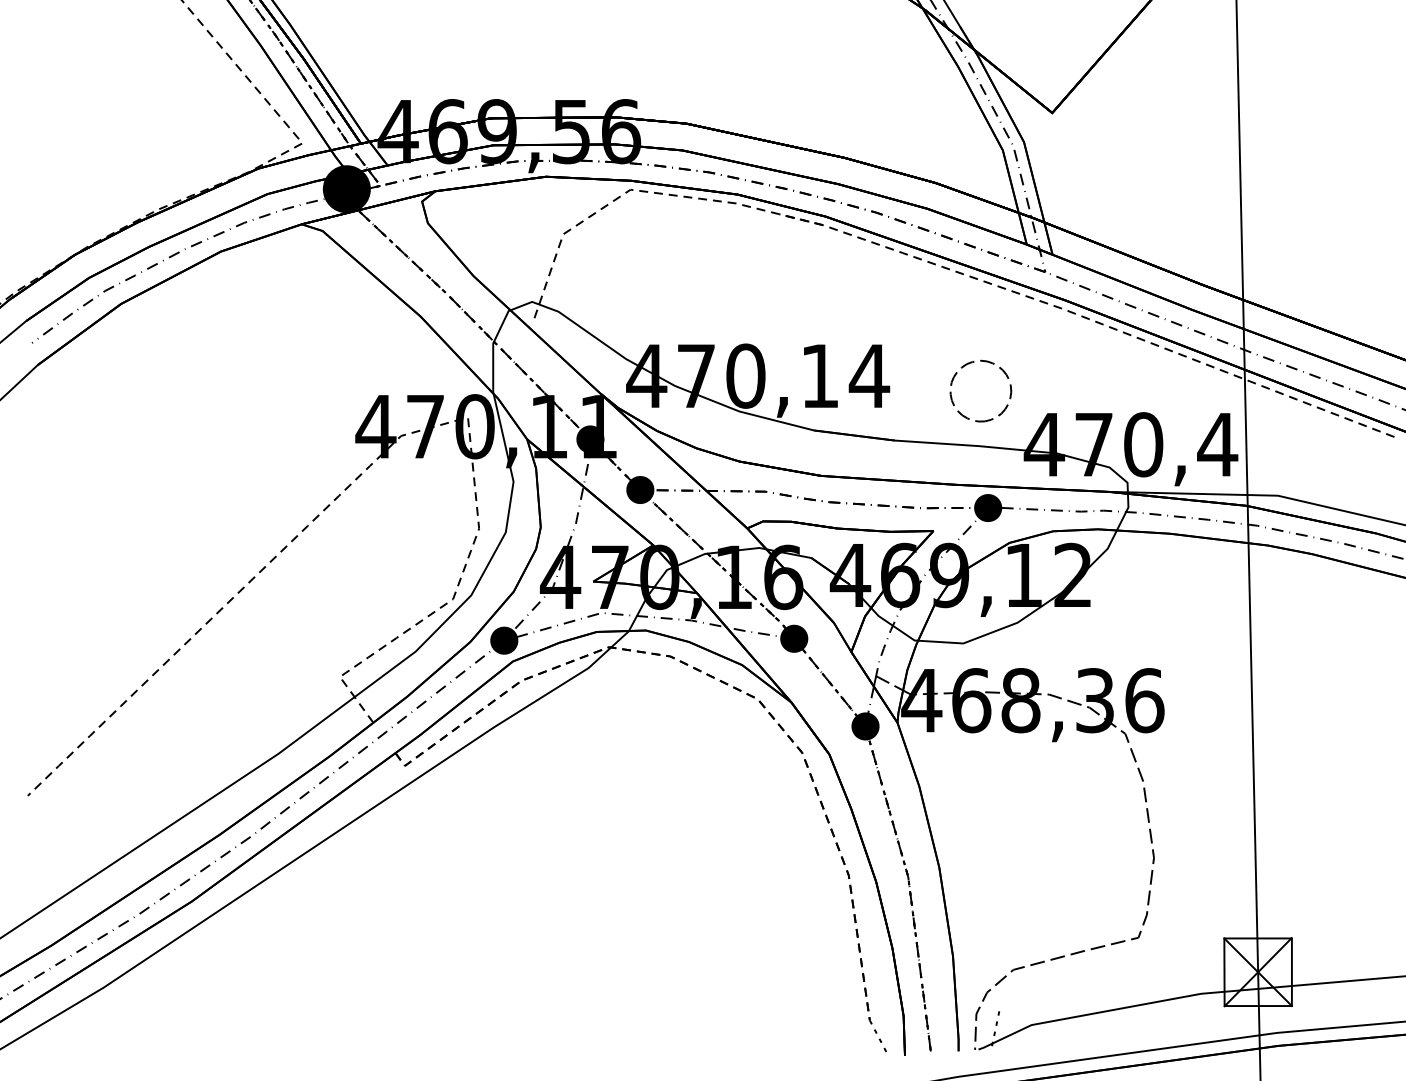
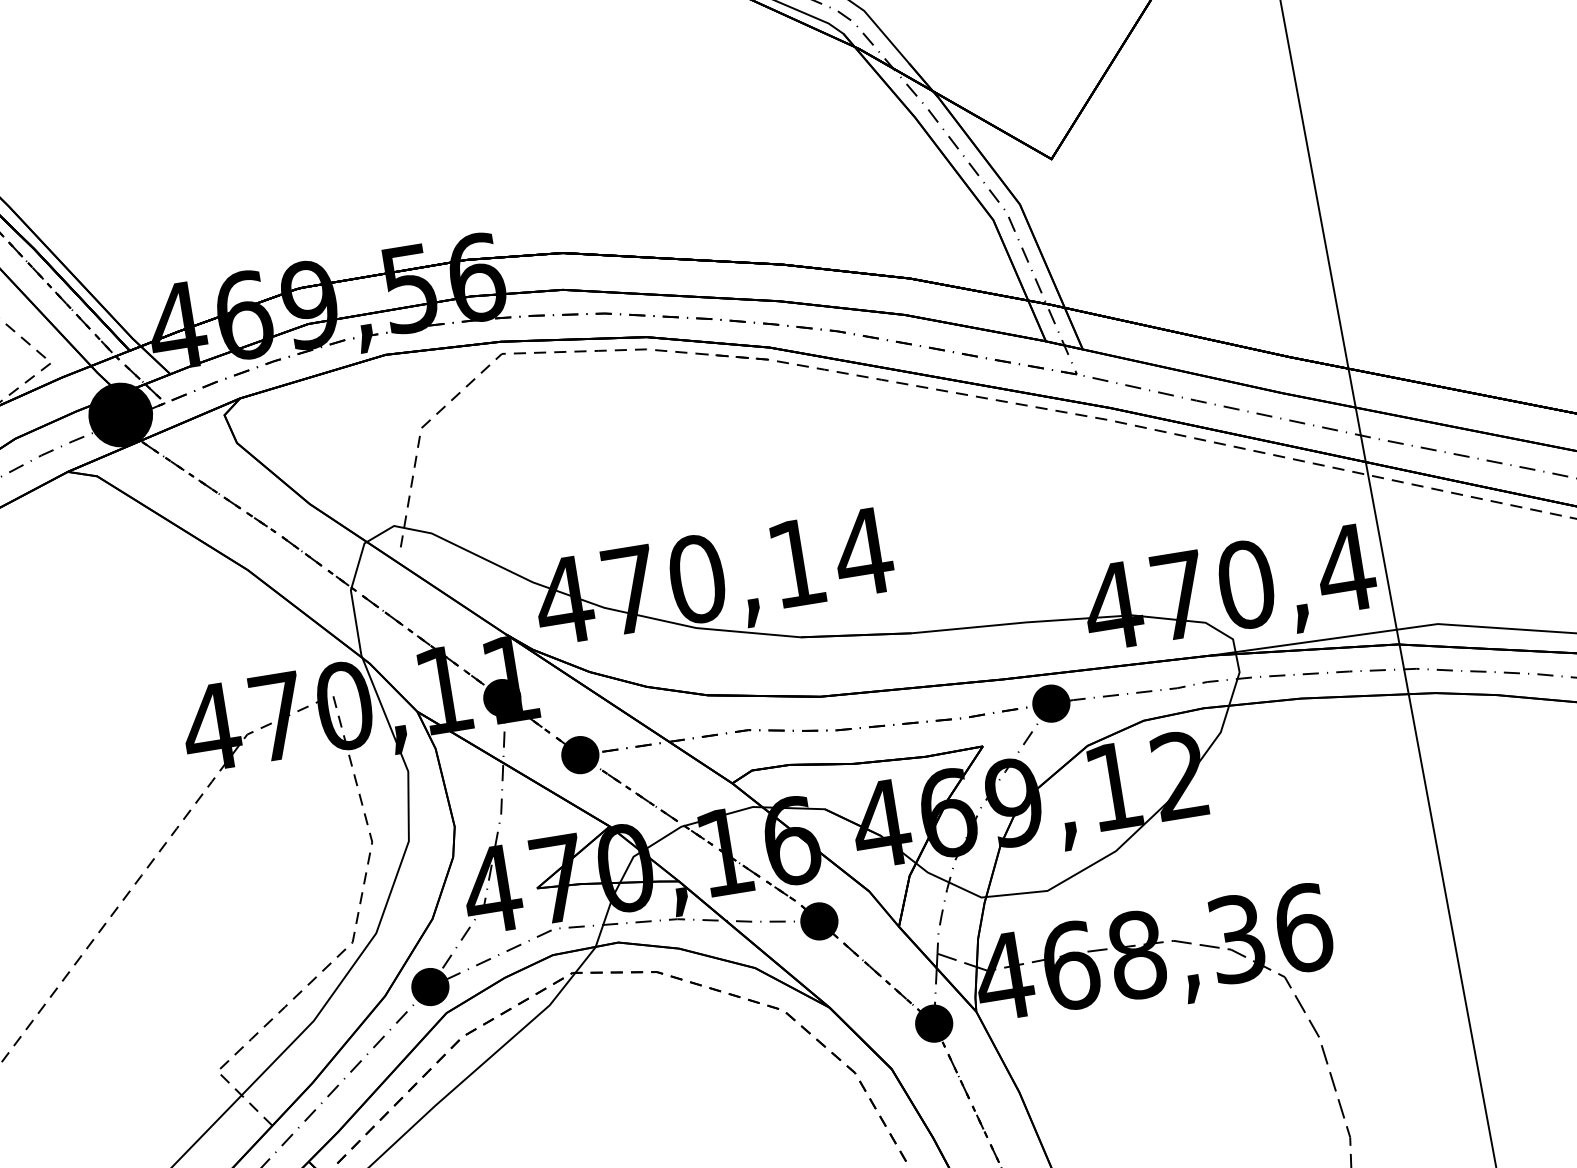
part: (969, 364) -> (995, 514), removed

